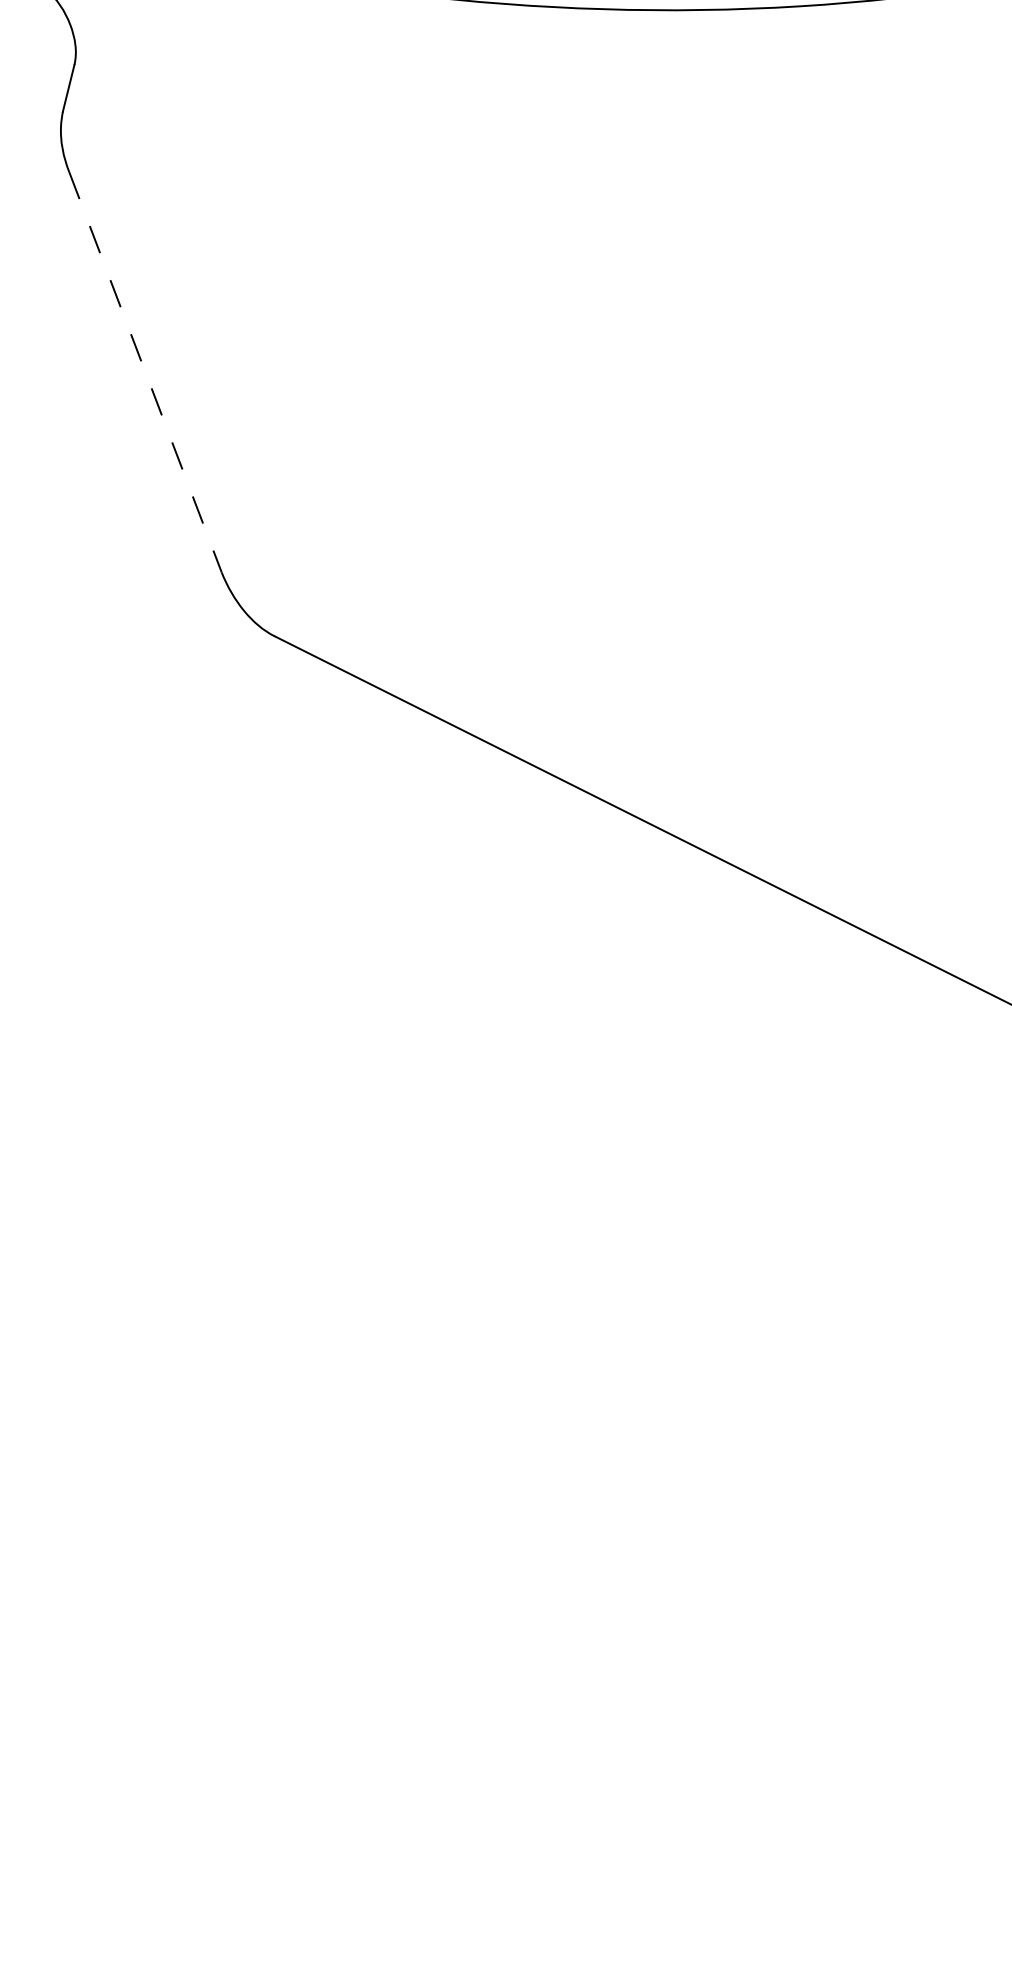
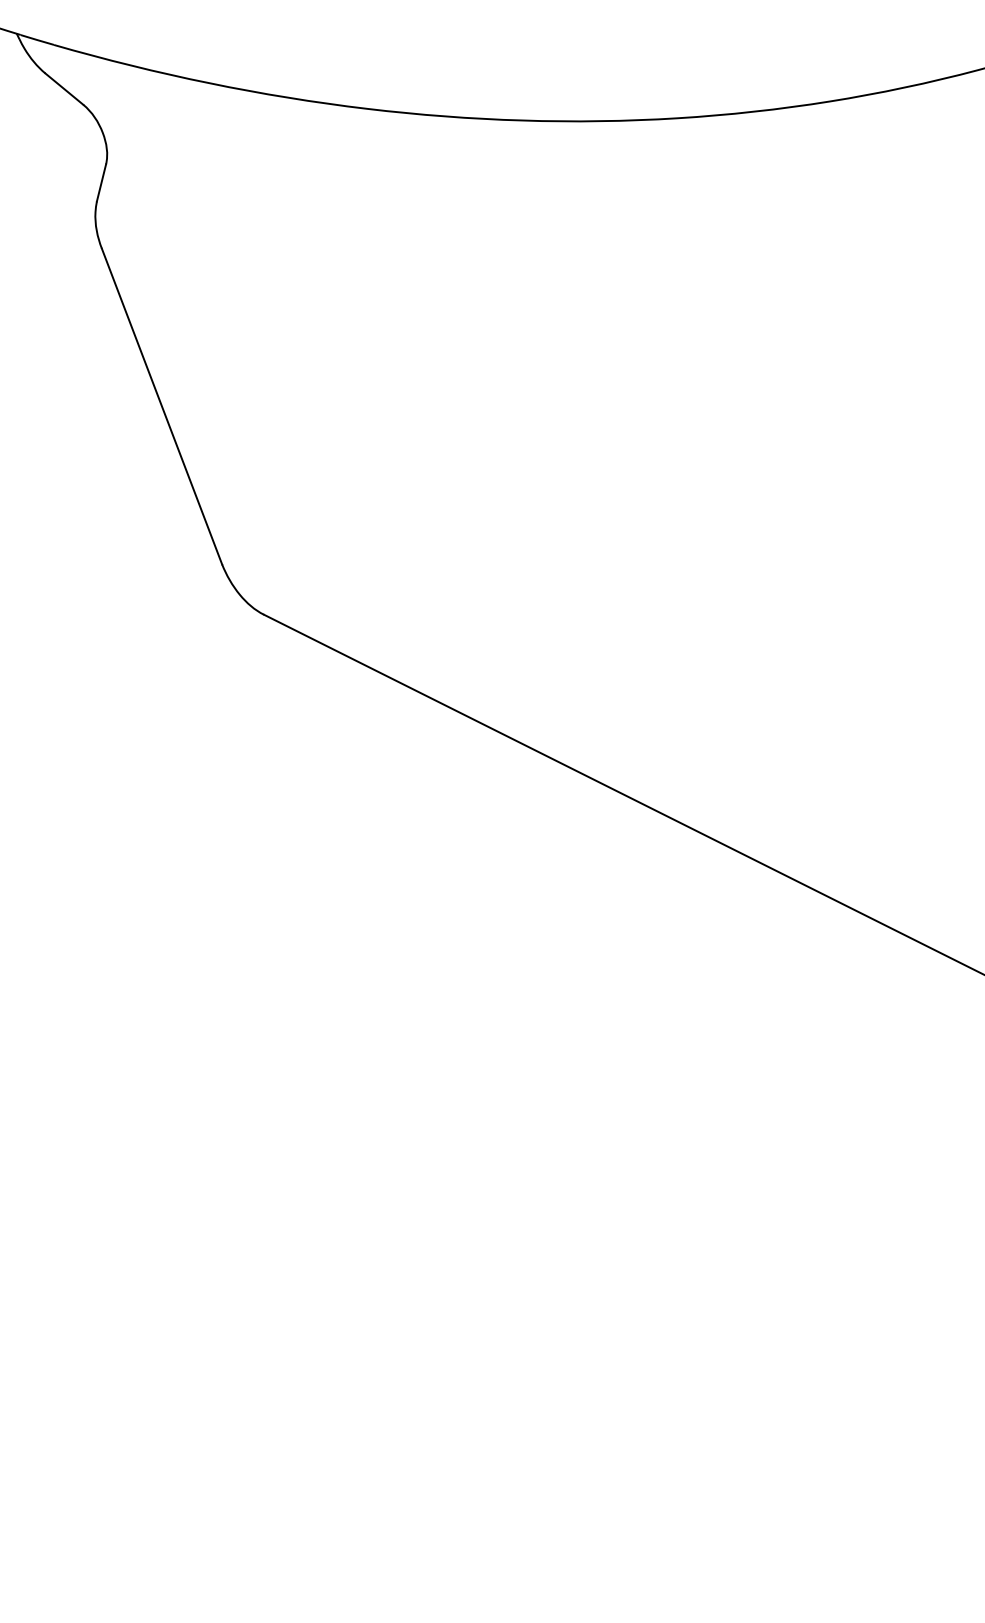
line: (146, 372) -> (162, 406), dashed -> solid

